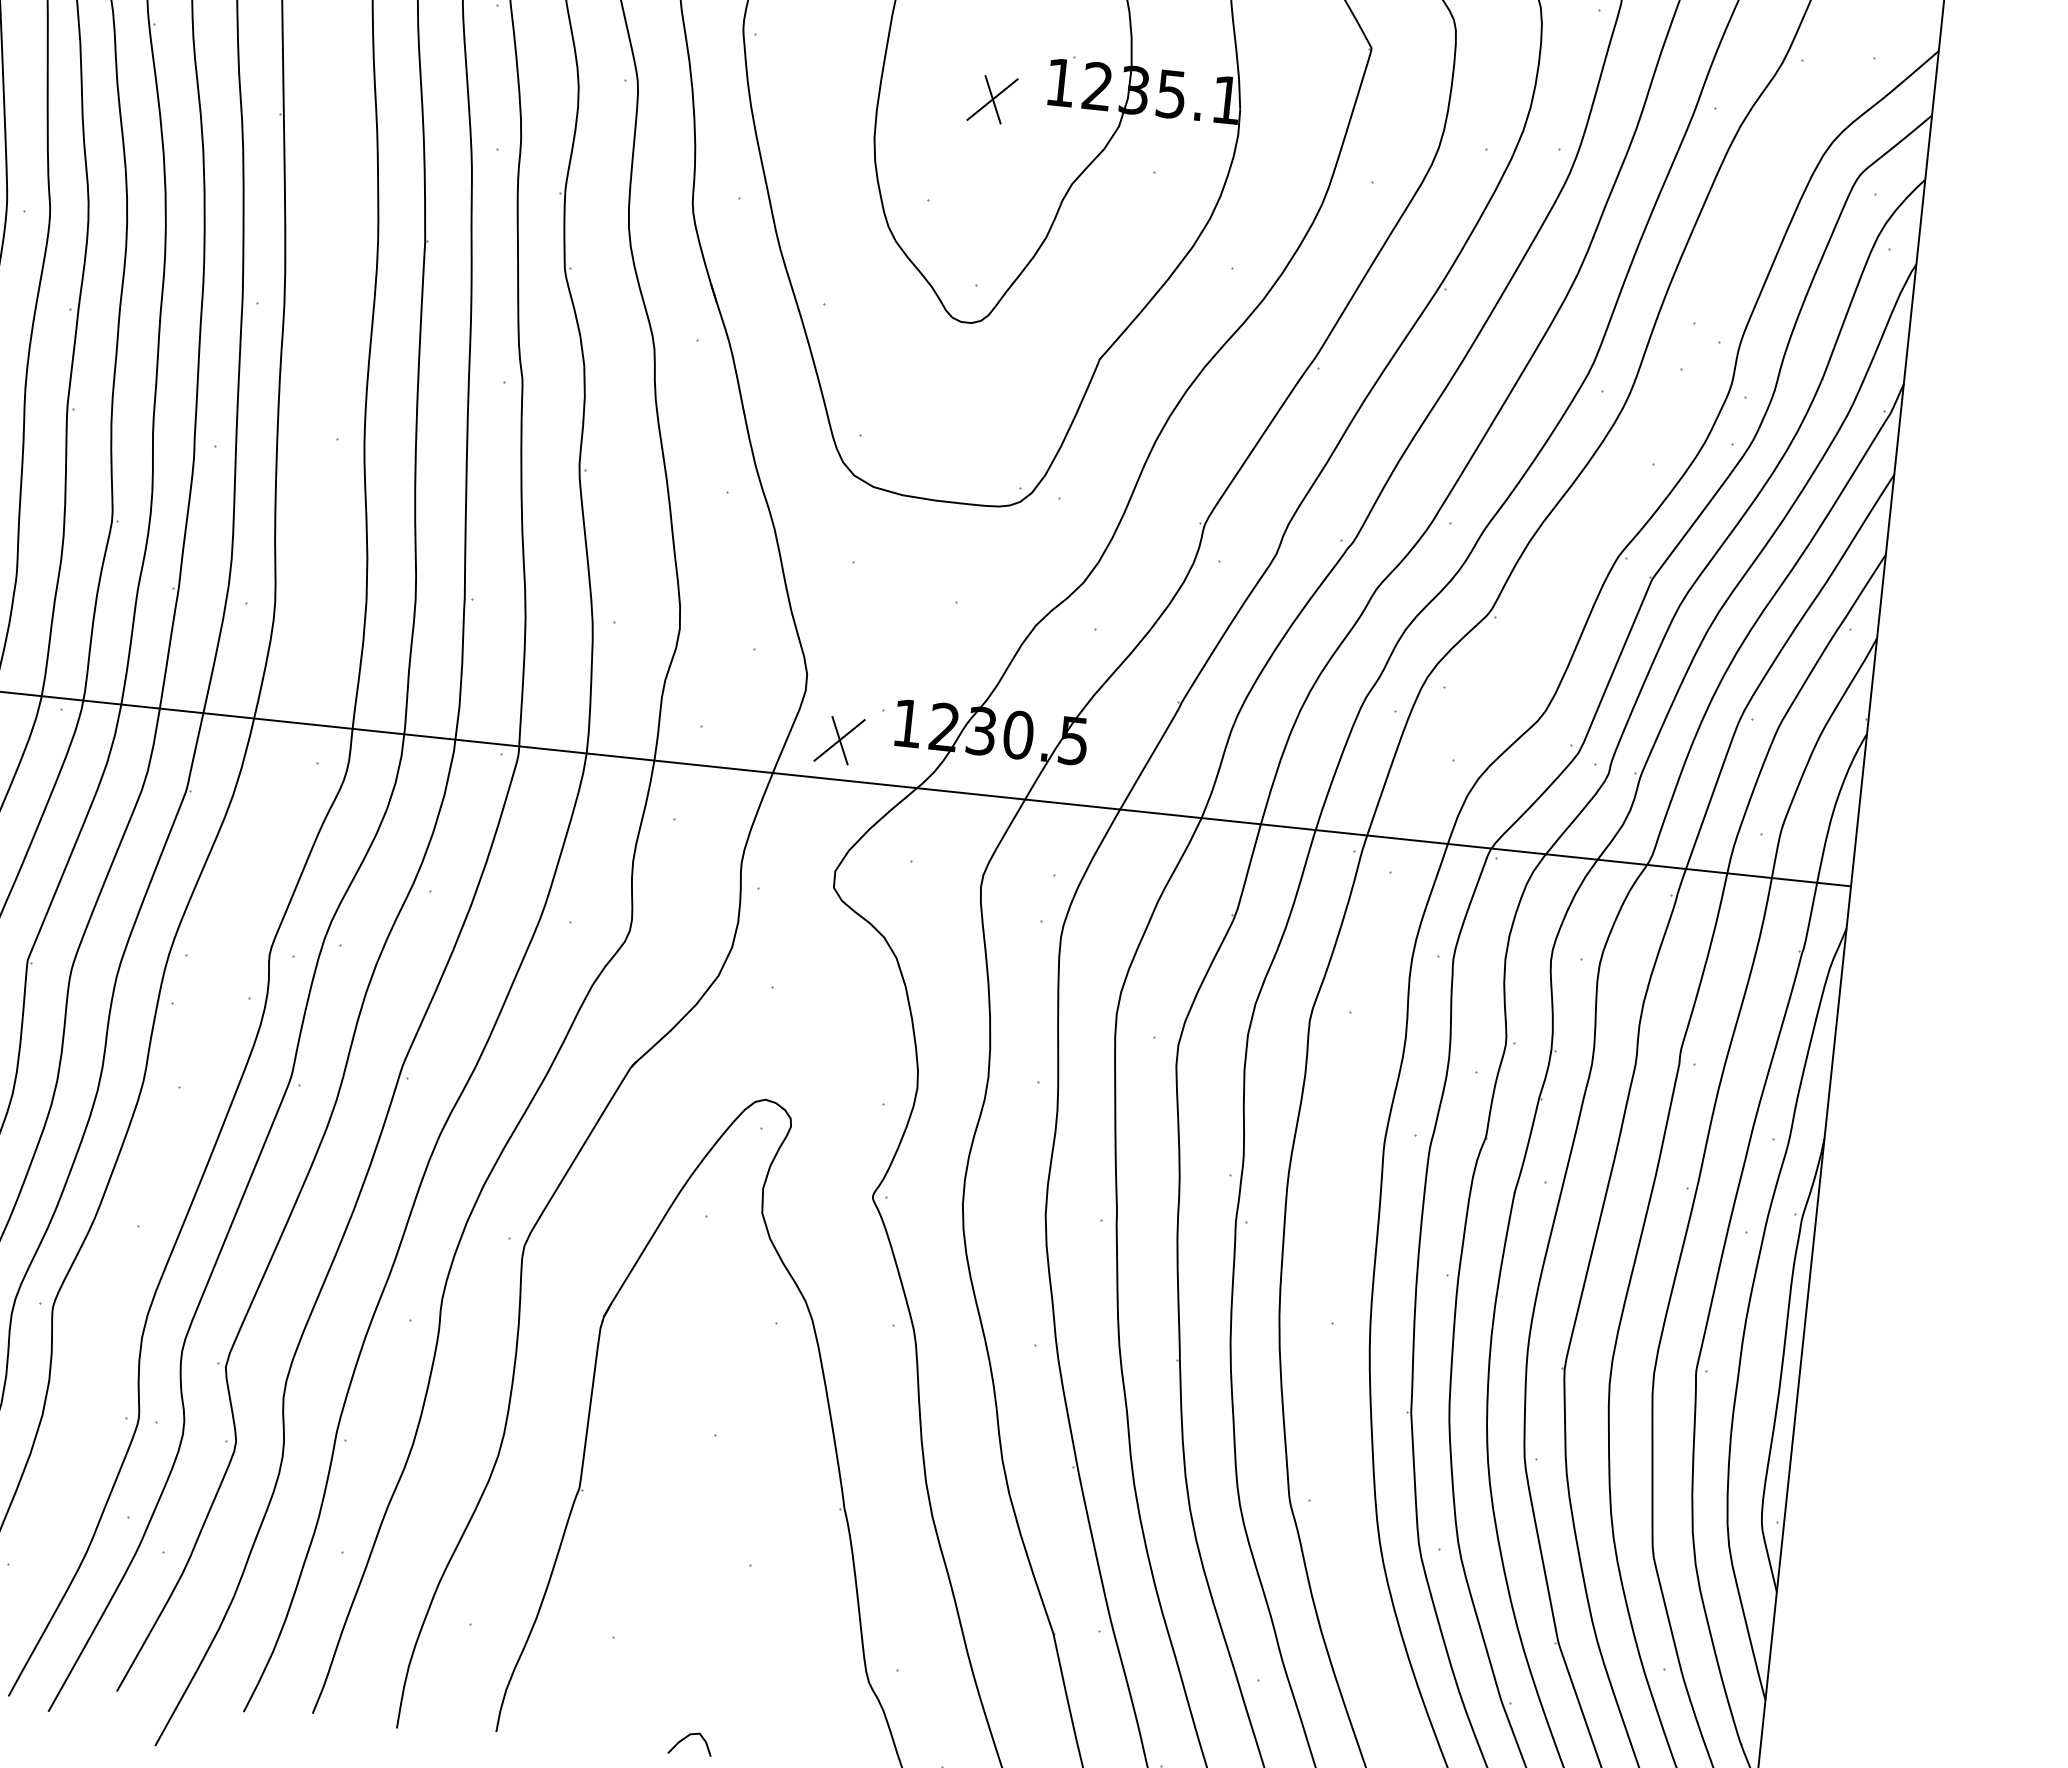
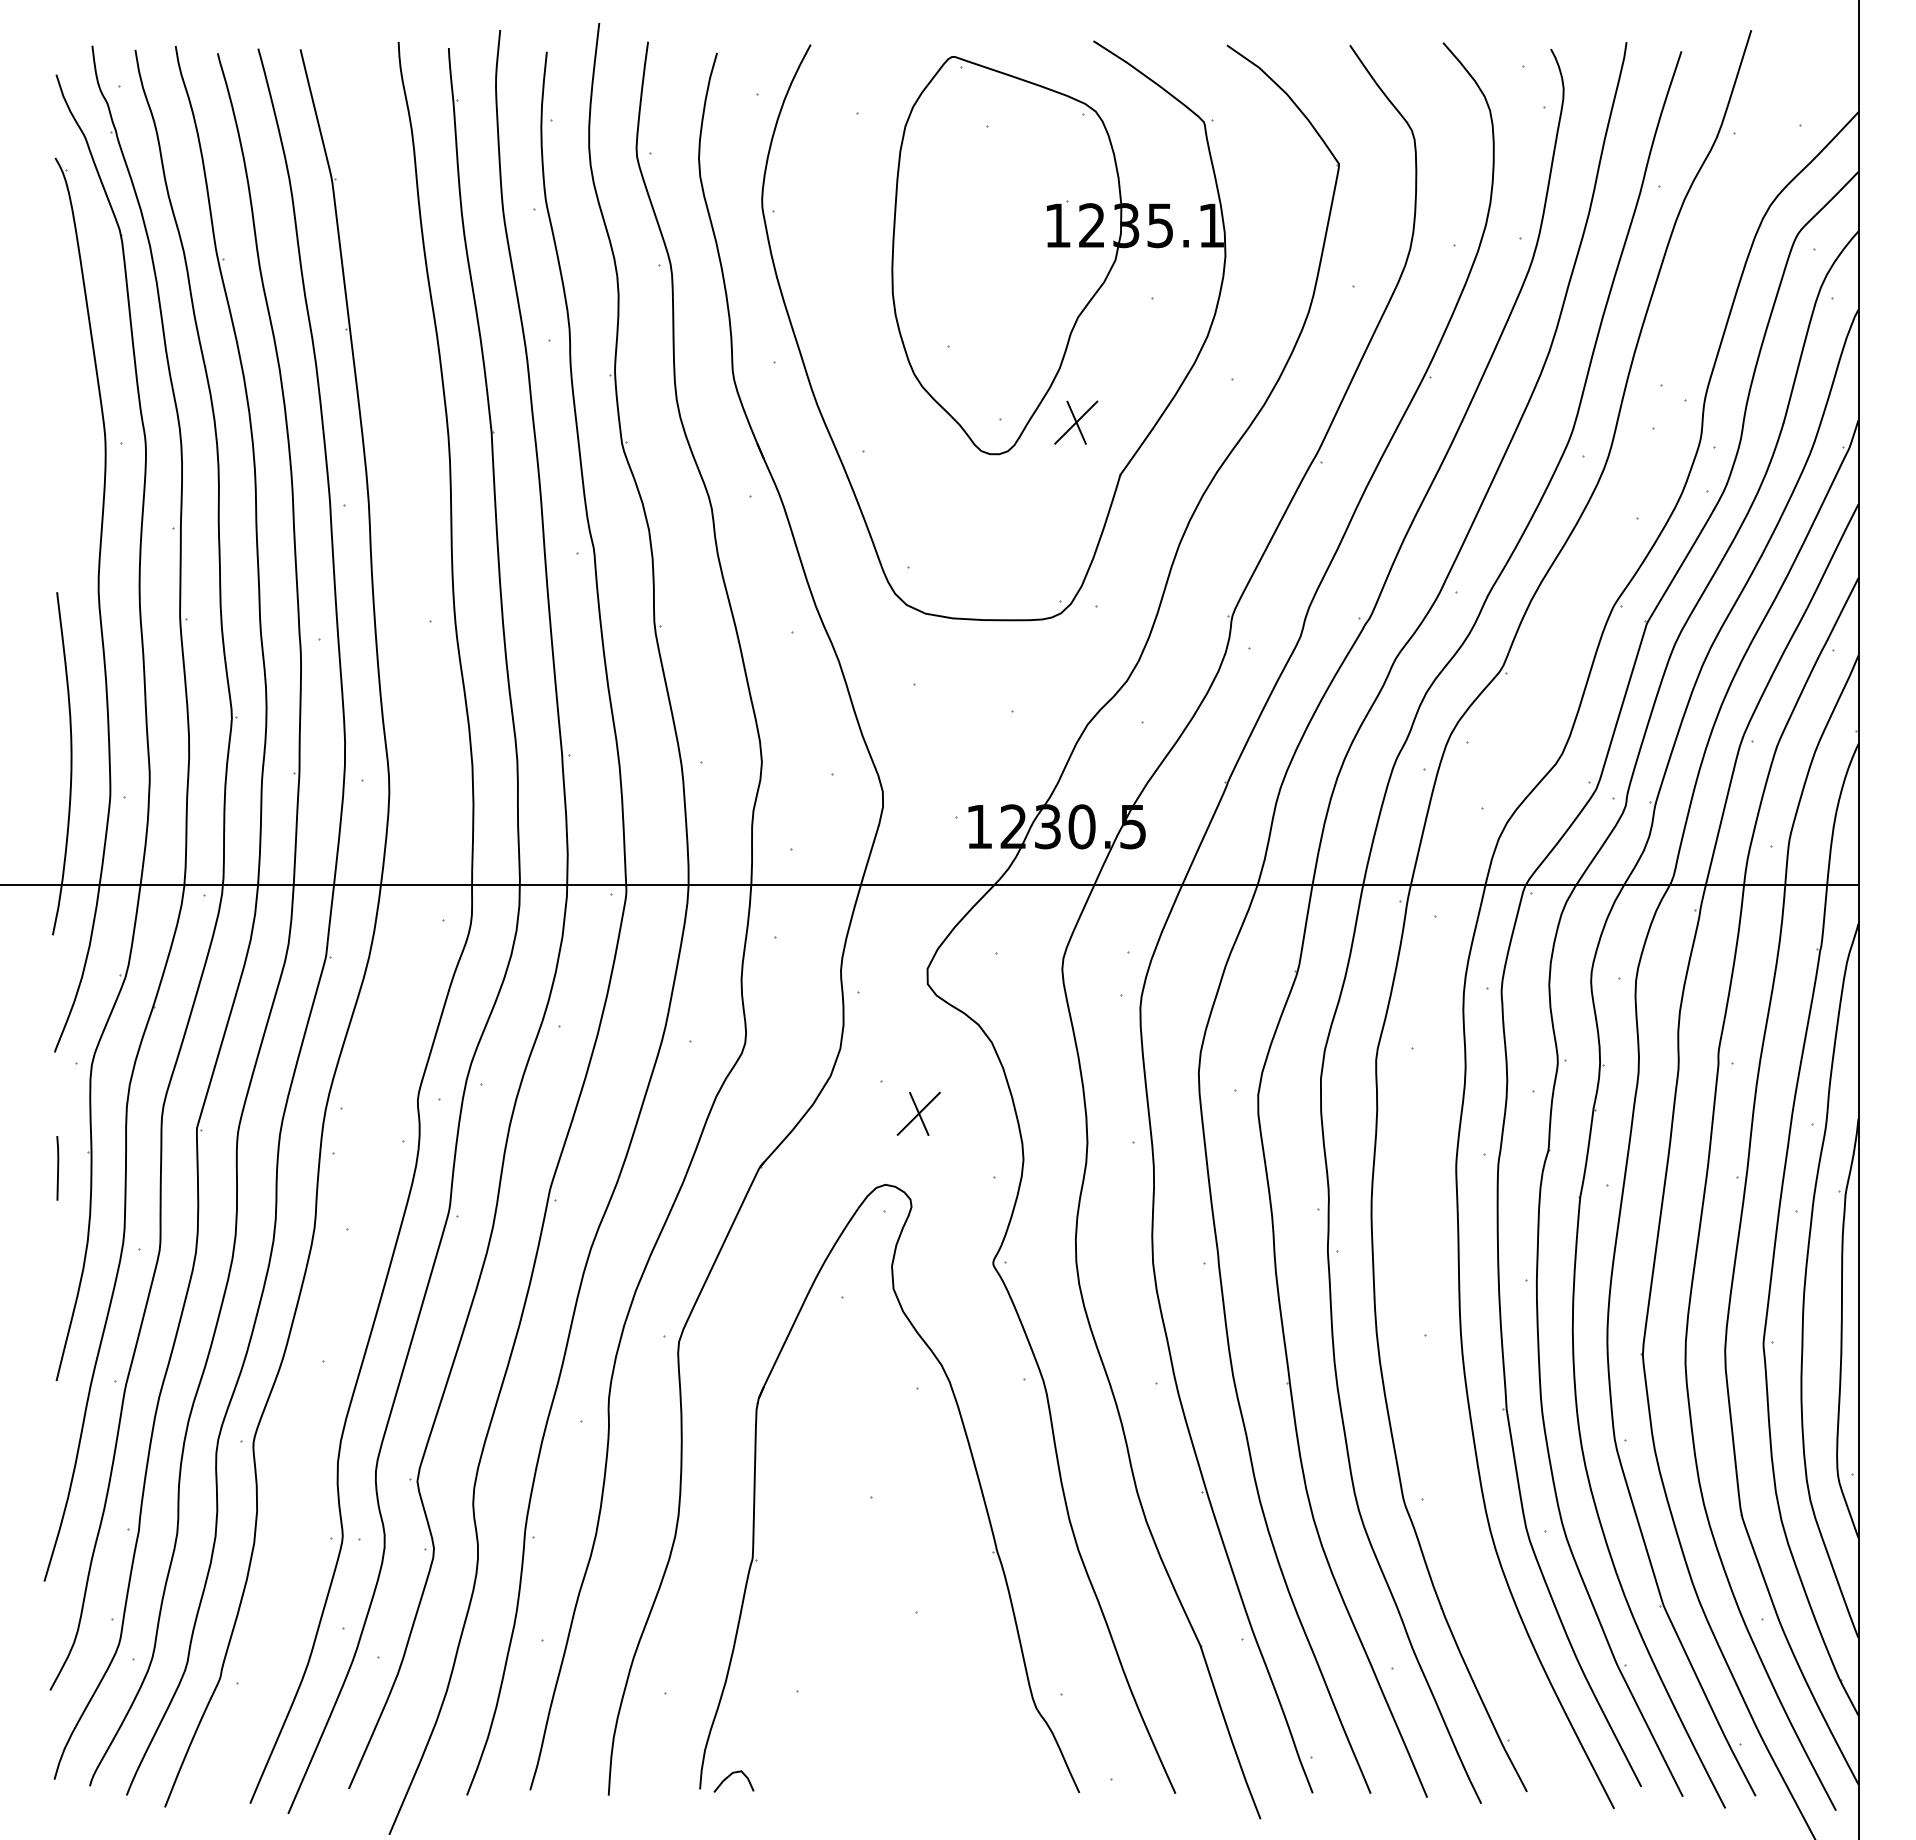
part: (992, 99) -> (1076, 422), moved
part: (839, 740) -> (918, 1113), moved
curve: (687, 1738) -> (730, 1776), moved

